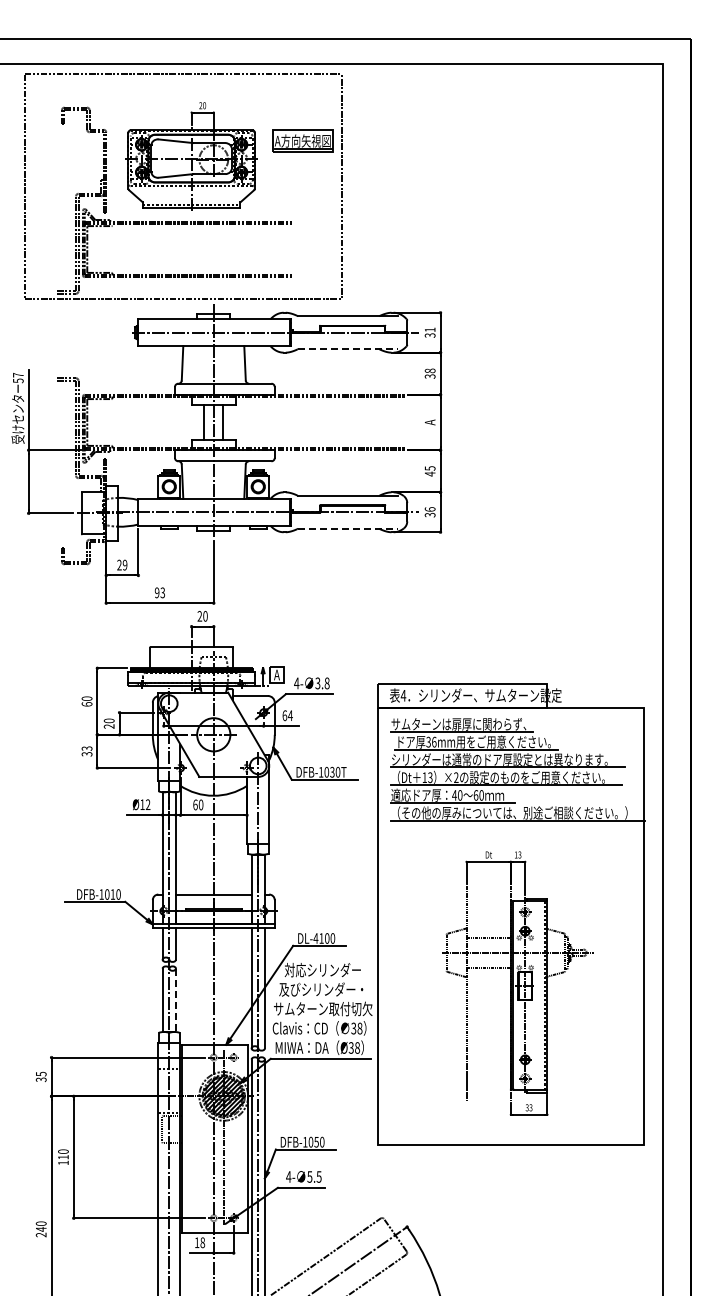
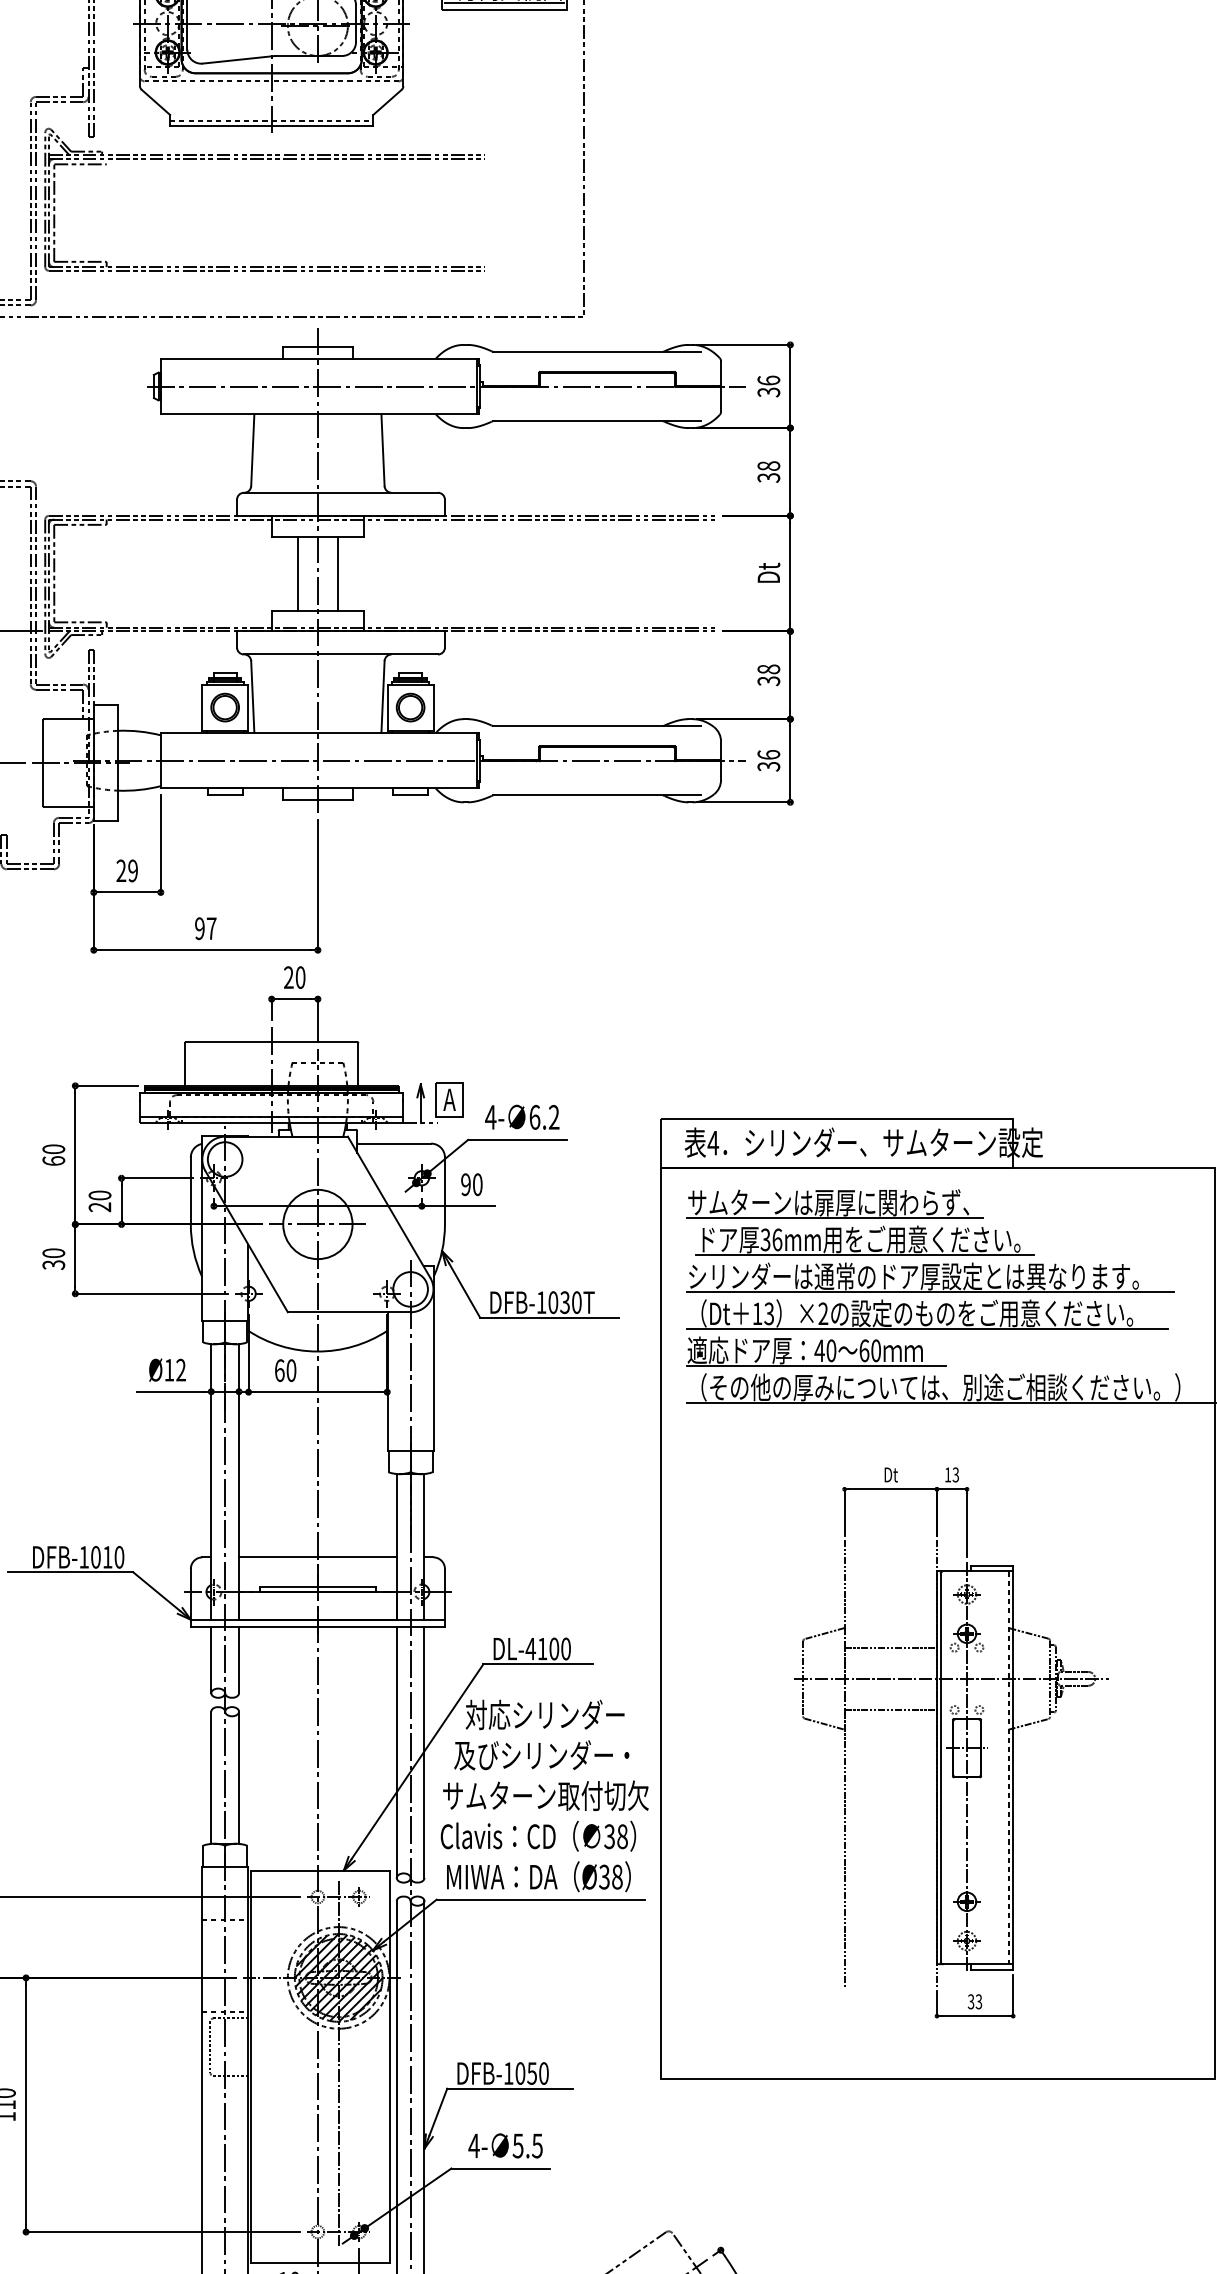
text: (429, 329) -> (767, 379), 31 -> 36
line: (347, 349) -> (596, 421), dashed -> solid
text: (429, 421) -> (767, 571), A -> Dt
text: (429, 471) -> (767, 675), 45 -> 38
line: (347, 528) -> (596, 794), dashed -> solid
text: (162, 592) -> (210, 927), 93 -> 97
text: (322, 683) -> (544, 1117), 3.8 -> 6.2
text: (287, 715) -> (471, 1184), 64 -> 90
text: (86, 748) -> (52, 1252), 33 -> 30
line: (175, 1000) -> (238, 1778), dashed -> solid

